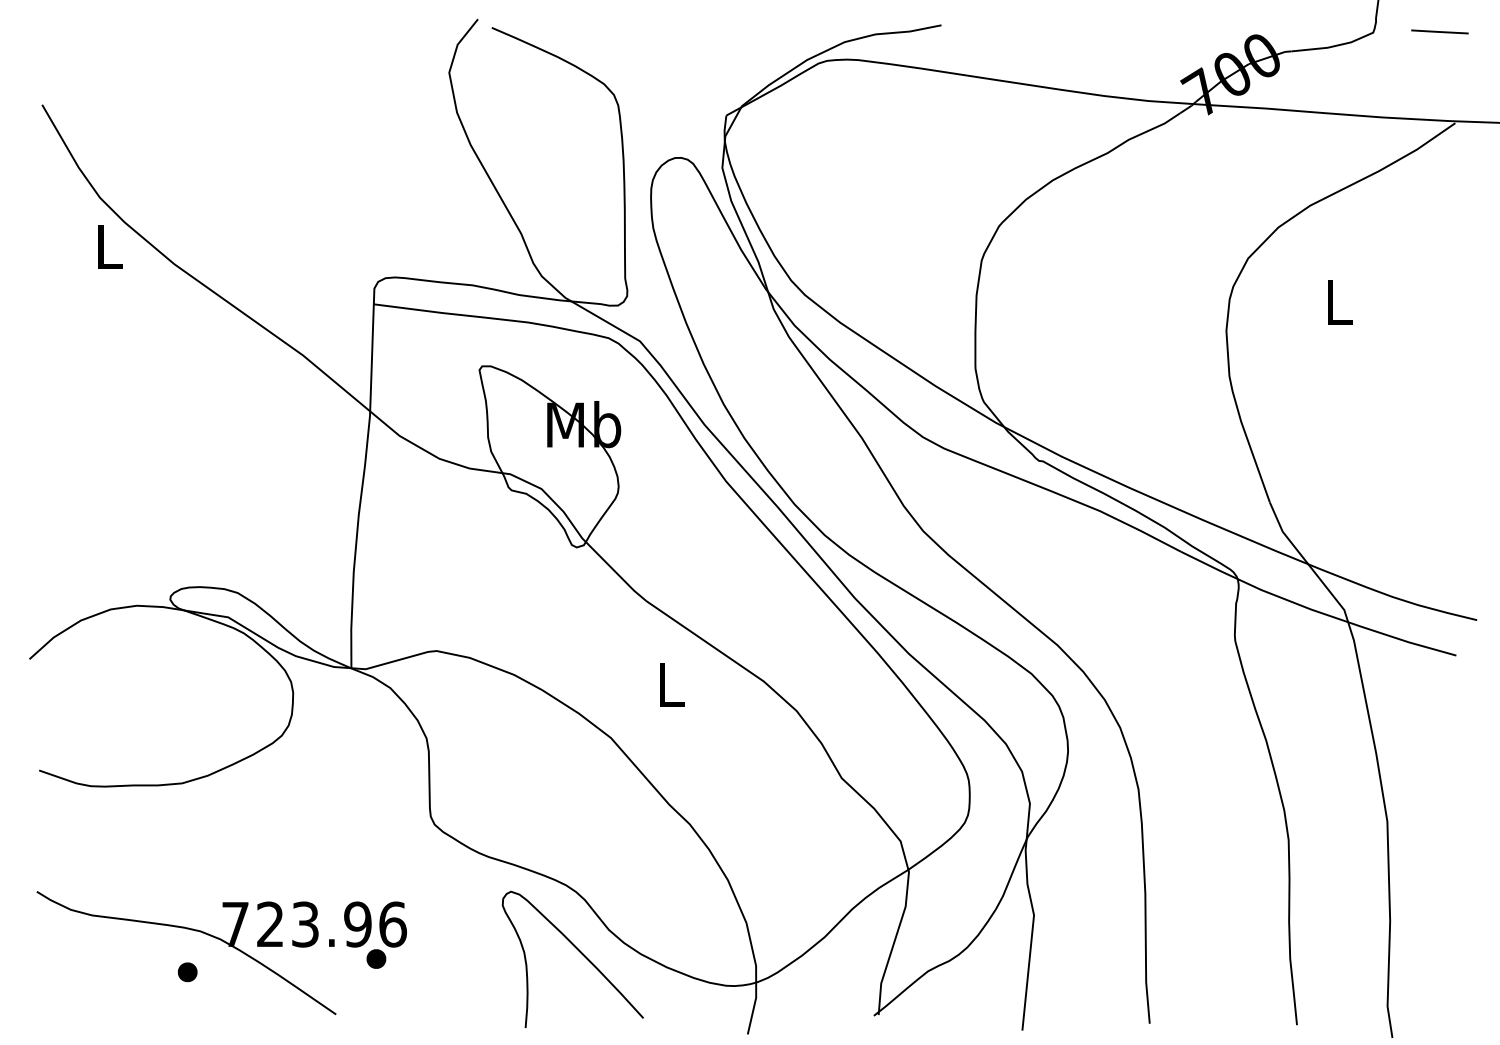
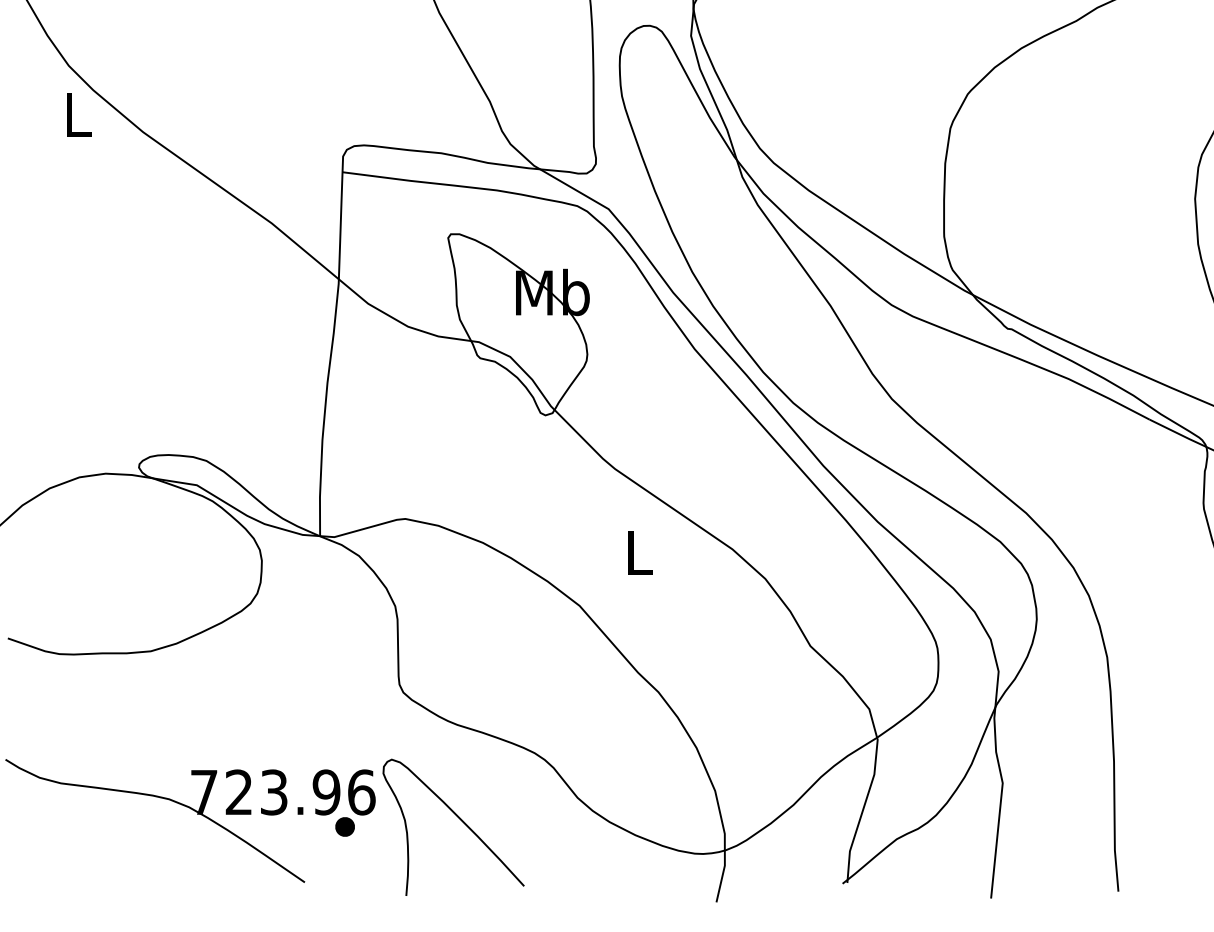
curve: (578, 951) -> (459, 819), moved
part: (187, 972) -> (156, 840), removed

